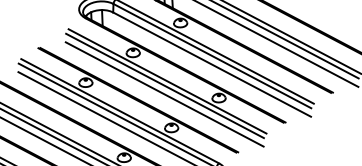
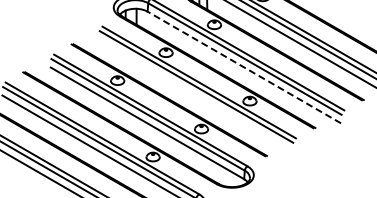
line: (212, 64) -> (244, 67), solid -> dashed
line: (164, 94) -> (195, 95), removed

